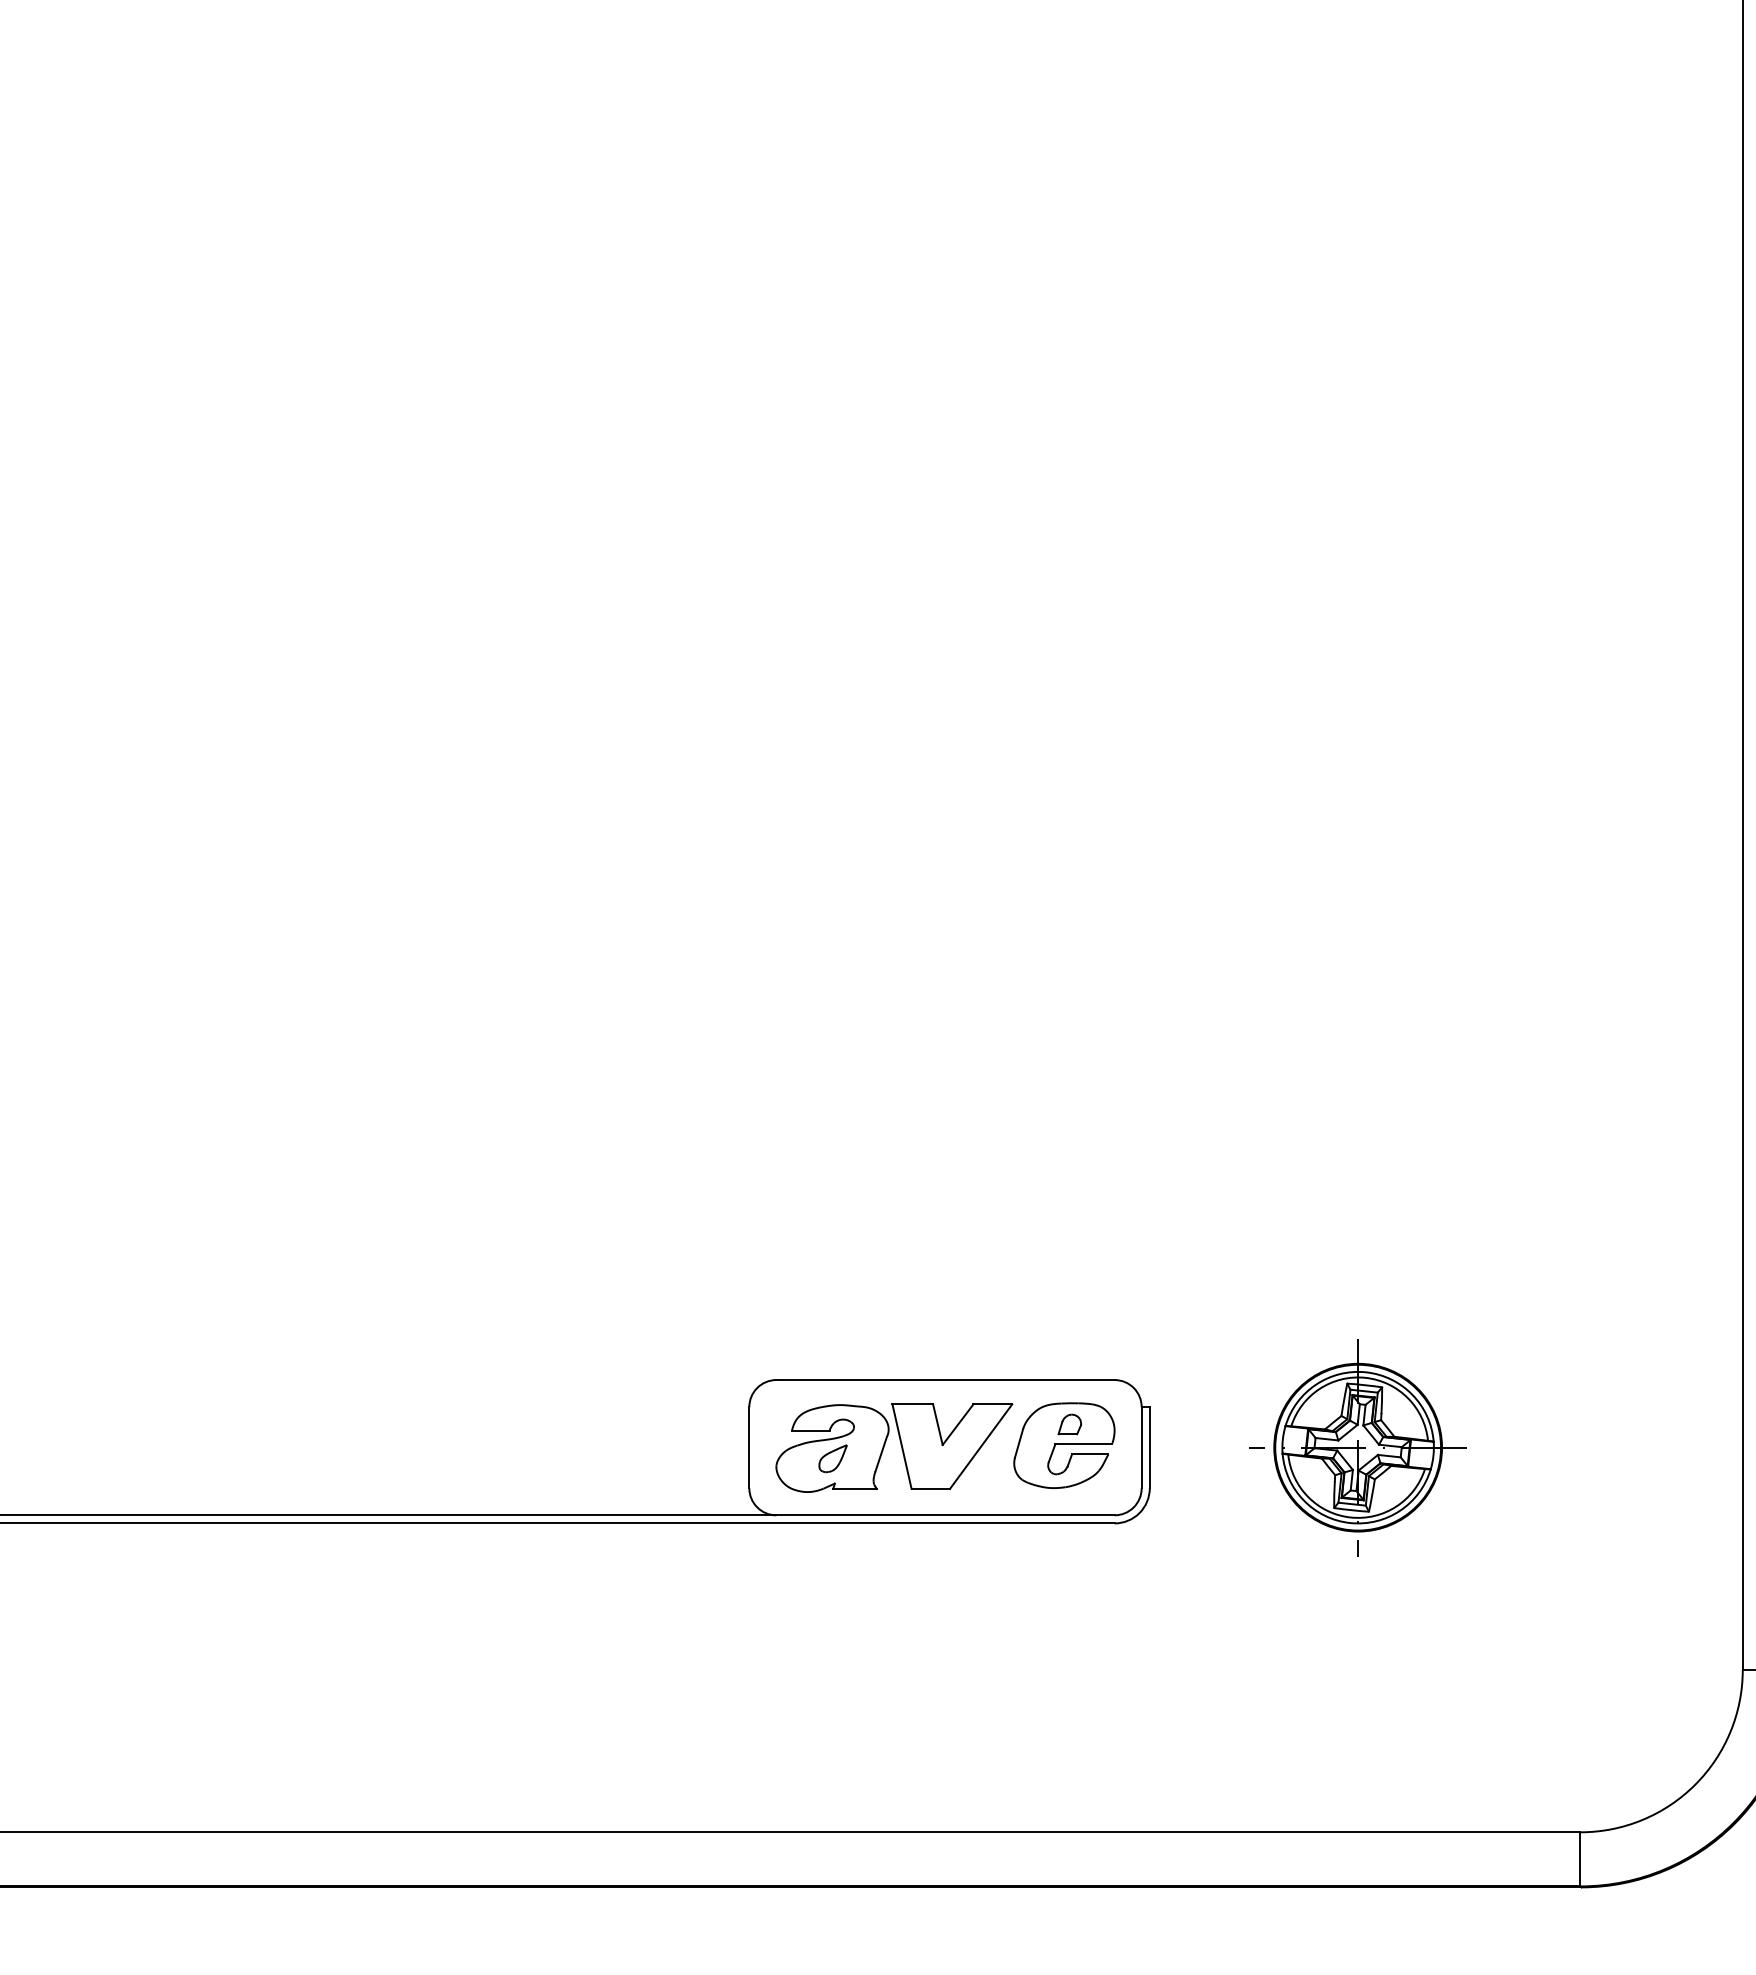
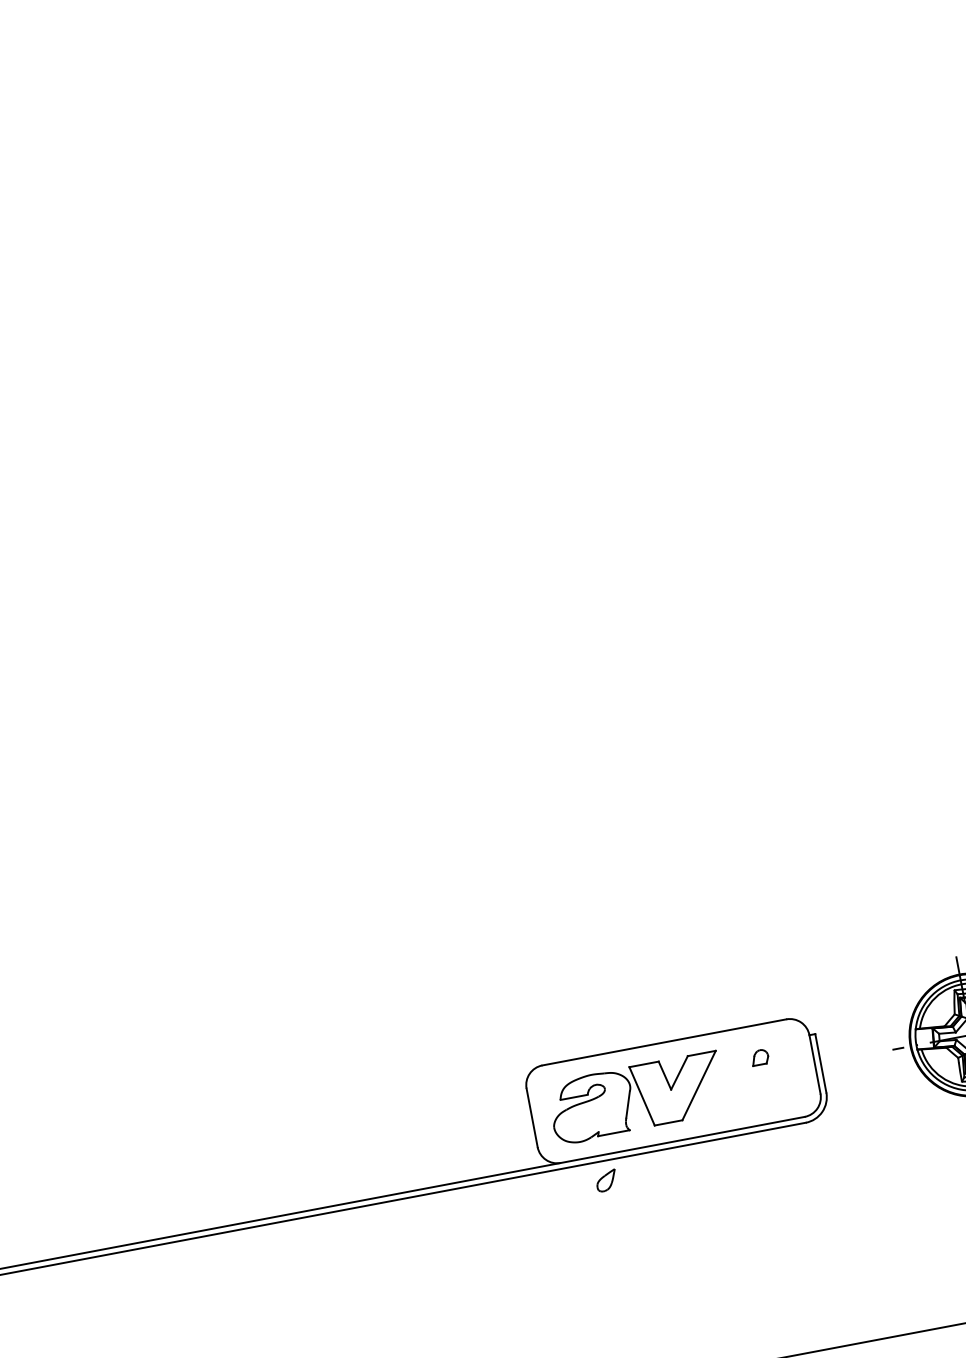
part: (1064, 1445) -> (759, 1073), removed
part: (832, 1458) -> (606, 1180), moved

